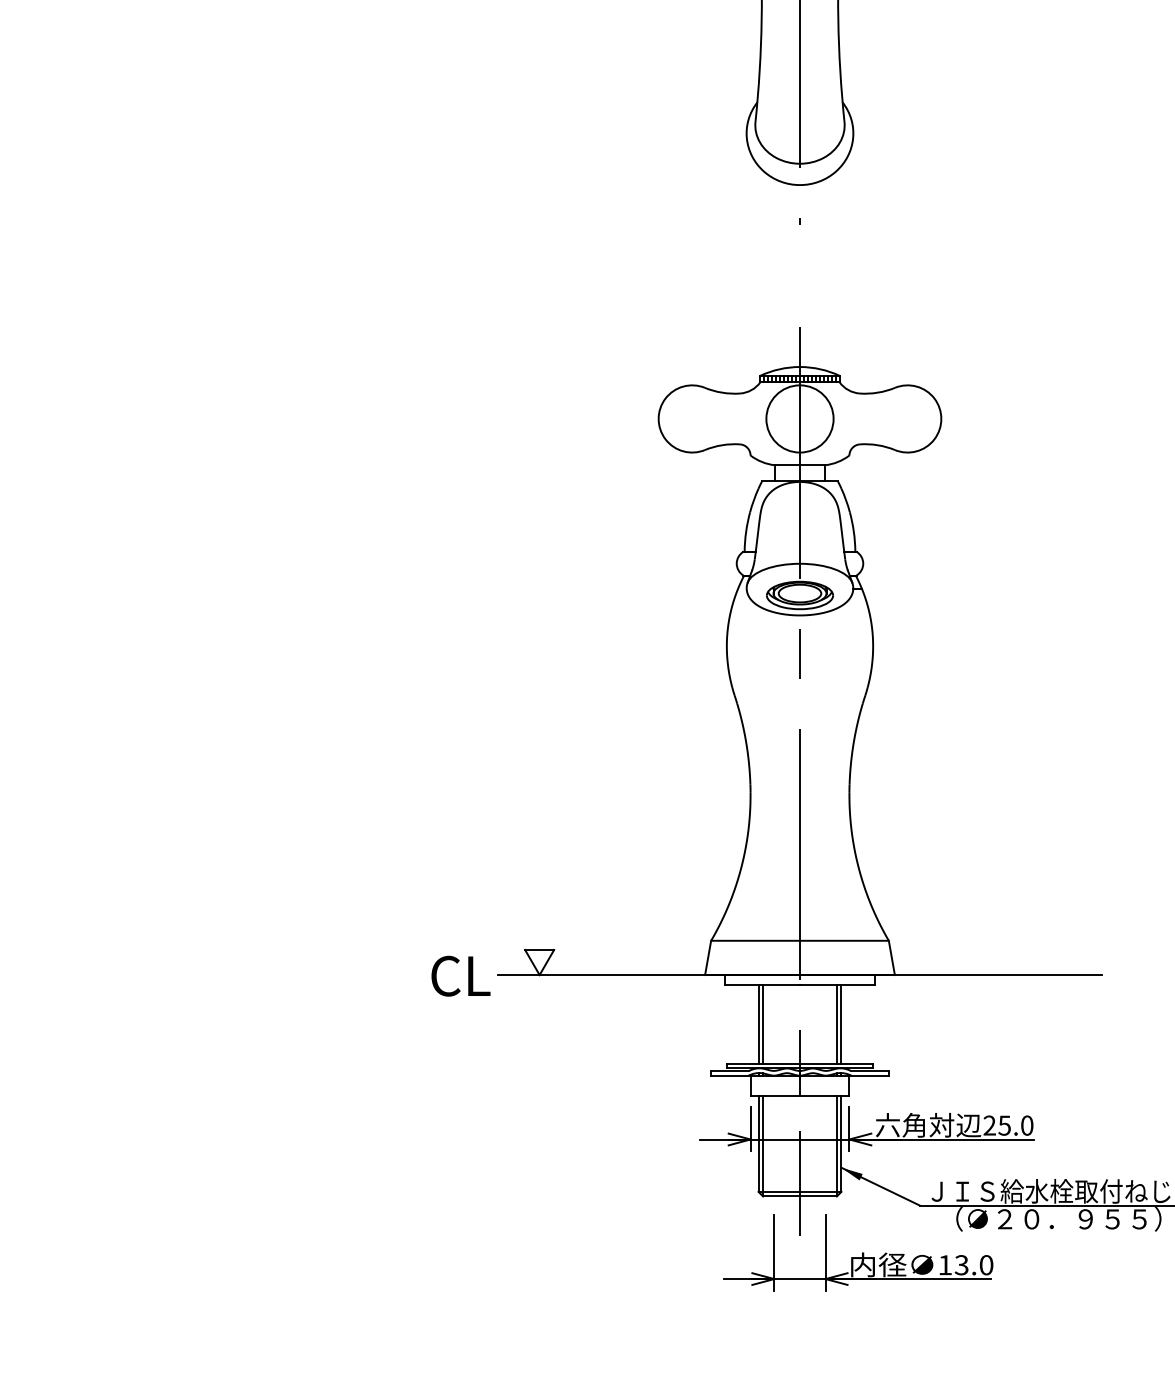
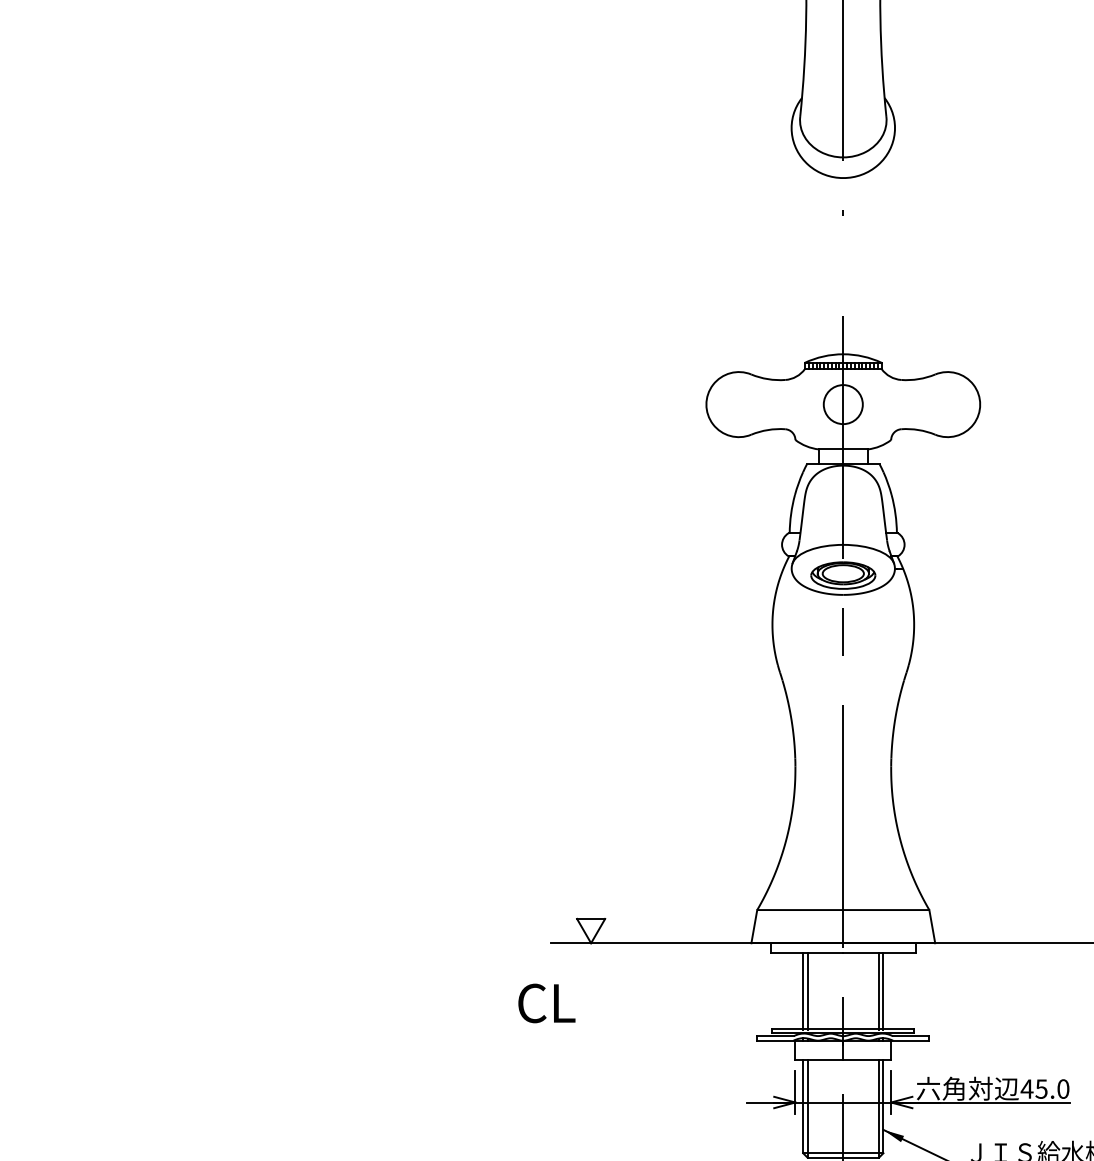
circle: (799, 418) -> (842, 404), size x0.6
text: (460, 975) -> (546, 1002), moved
text: (989, 1125) -> (1026, 1088), 25.0 -> 45.0

